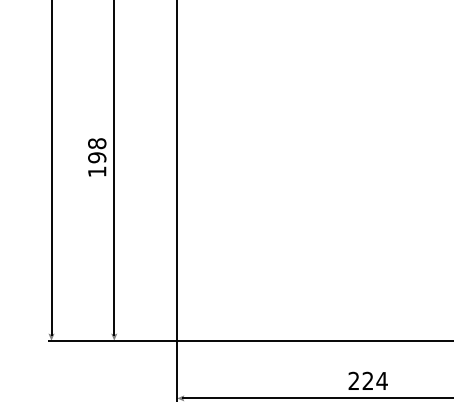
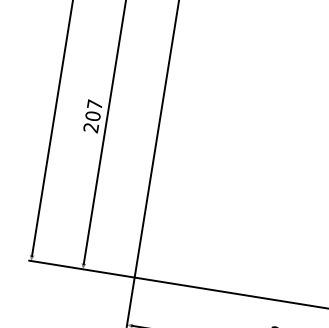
text: (97, 157) -> (93, 116), 198 -> 207

